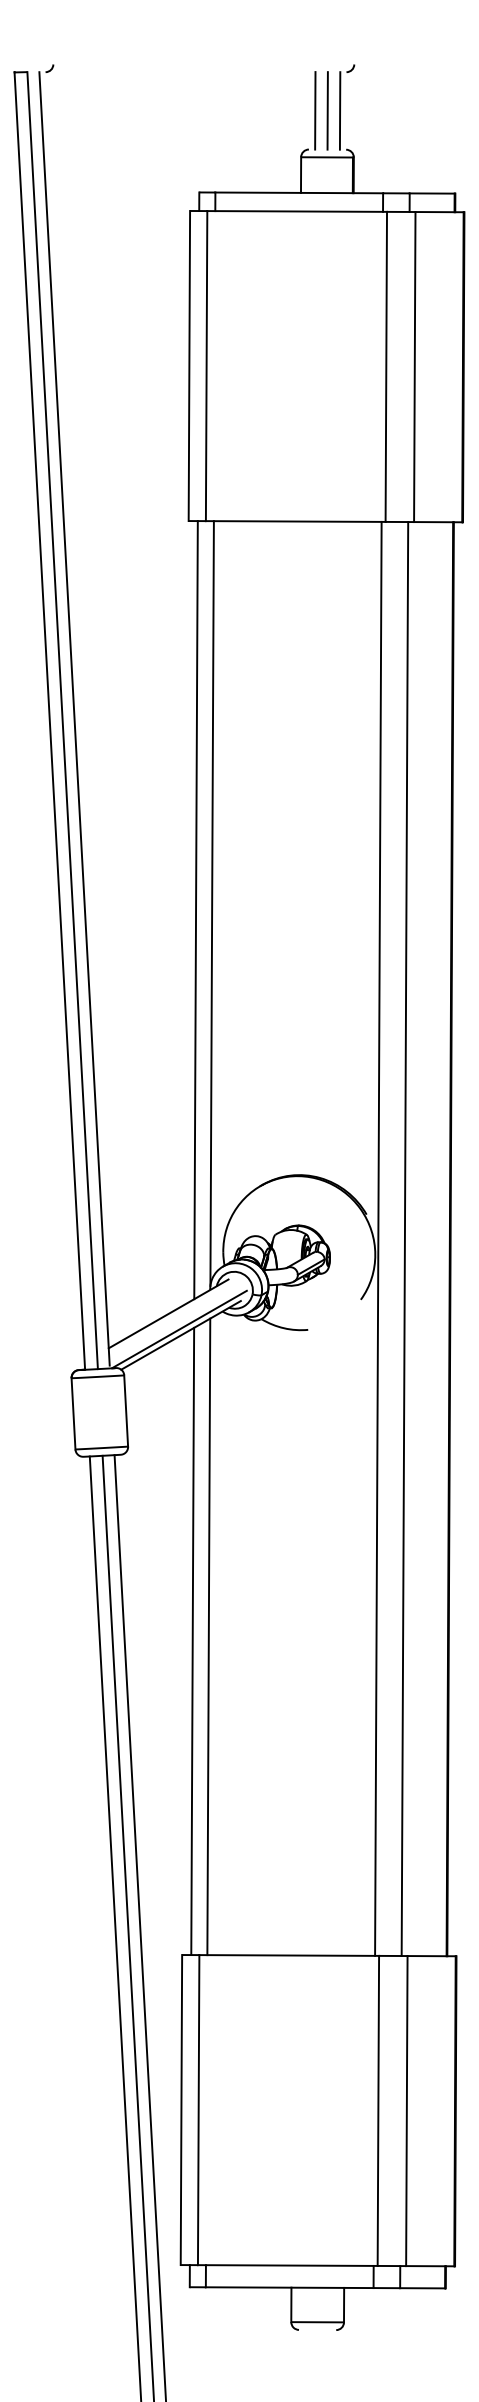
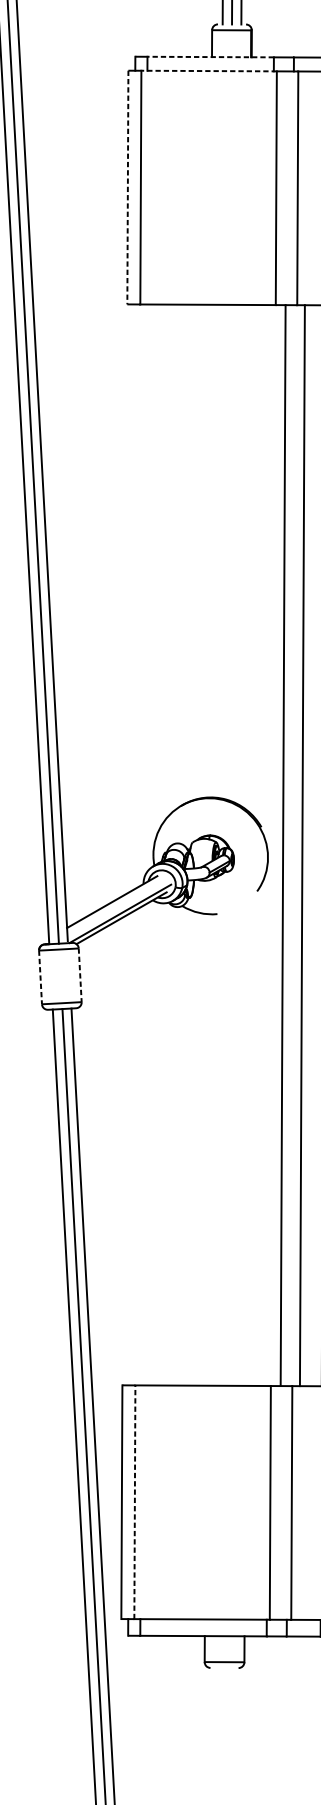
line: (299, 192) -> (210, 56), solid -> dashed
line: (297, 211) -> (209, 71), solid -> dashed
line: (189, 366) -> (127, 187), solid -> dashed
line: (211, 903) -> (144, 592), removed
line: (195, 910) -> (132, 597), removed
line: (378, 1238) -> (283, 845), moved
line: (404, 1239) -> (302, 845), moved
line: (126, 1411) -> (80, 975), solid -> dashed
line: (73, 1413) -> (40, 977), solid -> dashed
line: (208, 1636) -> (142, 1145), removed
line: (192, 1641) -> (130, 1149), removed
line: (198, 2109) -> (134, 1501), solid -> dashed

